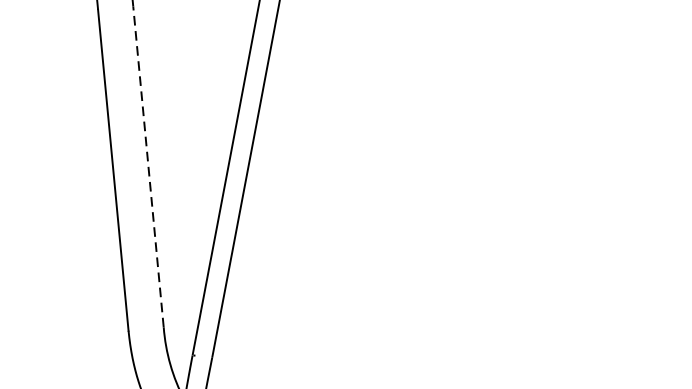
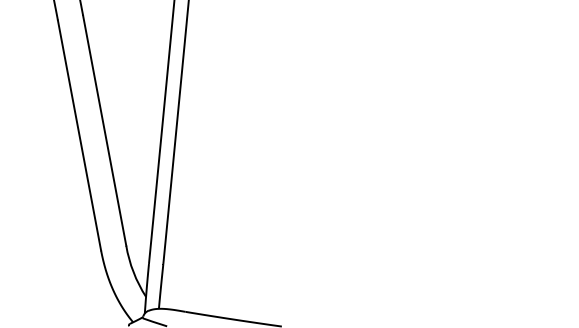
line: (148, 166) -> (104, 130), dashed -> solid

